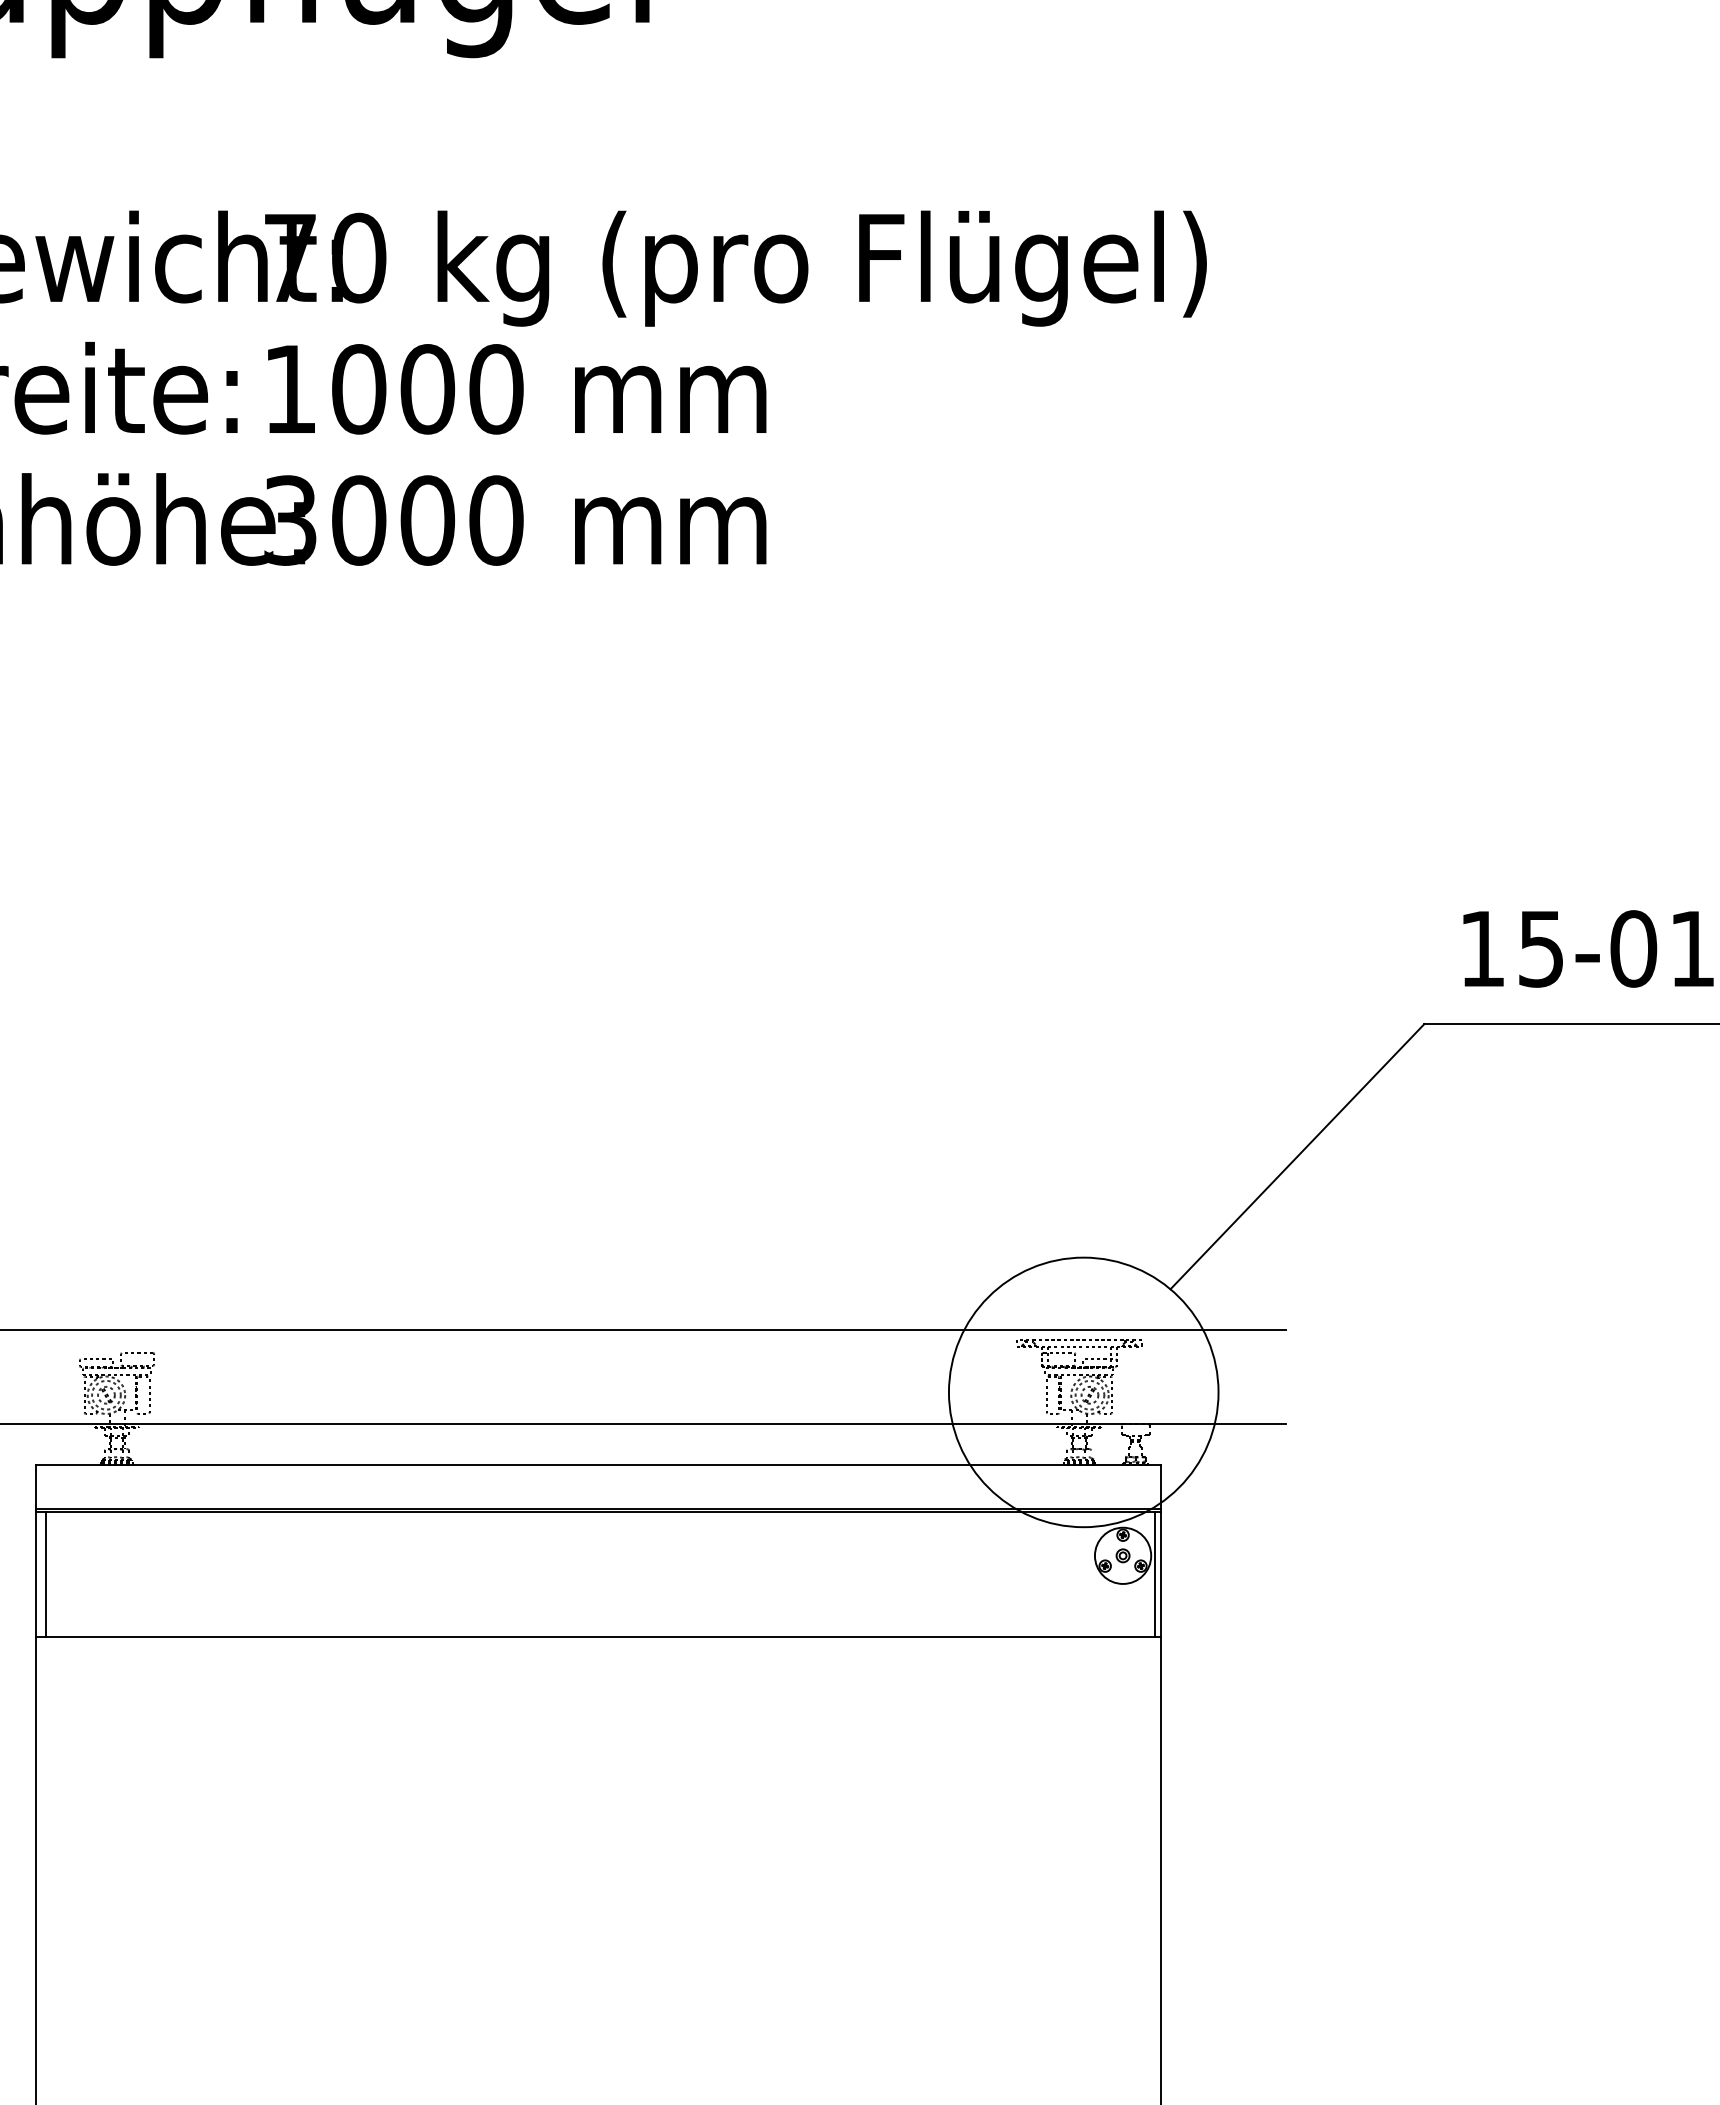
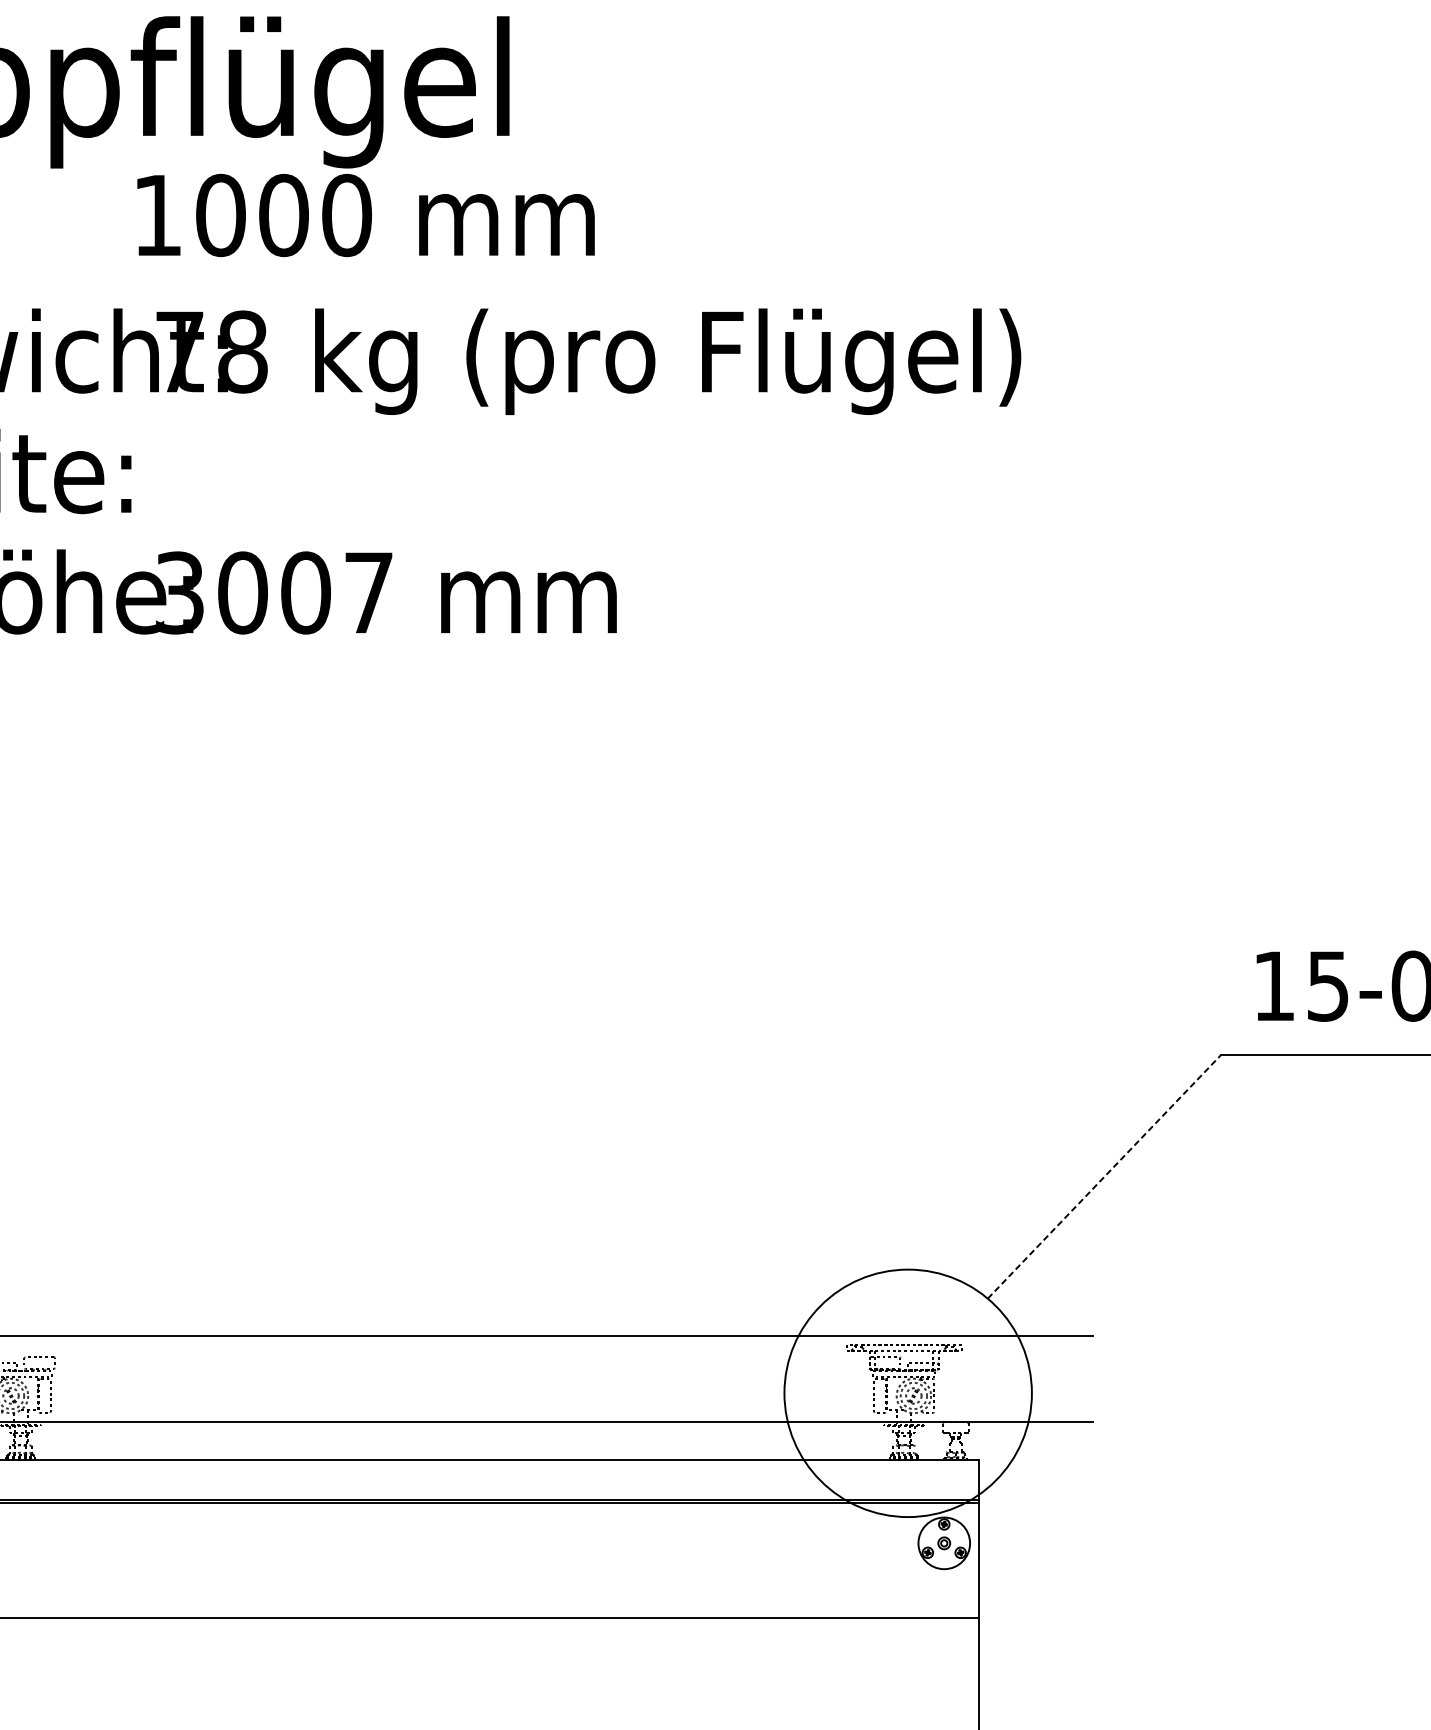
text: (359, 258) -> (243, 352), 70 -> 78
text: (517, 389) -> (366, 215), moved
text: (496, 520) -> (369, 592), 3000 -> 3007
line: (1297, 1156) -> (1104, 1176), solid -> dashed
line: (1154, 1574) -> (973, 1560), removed

